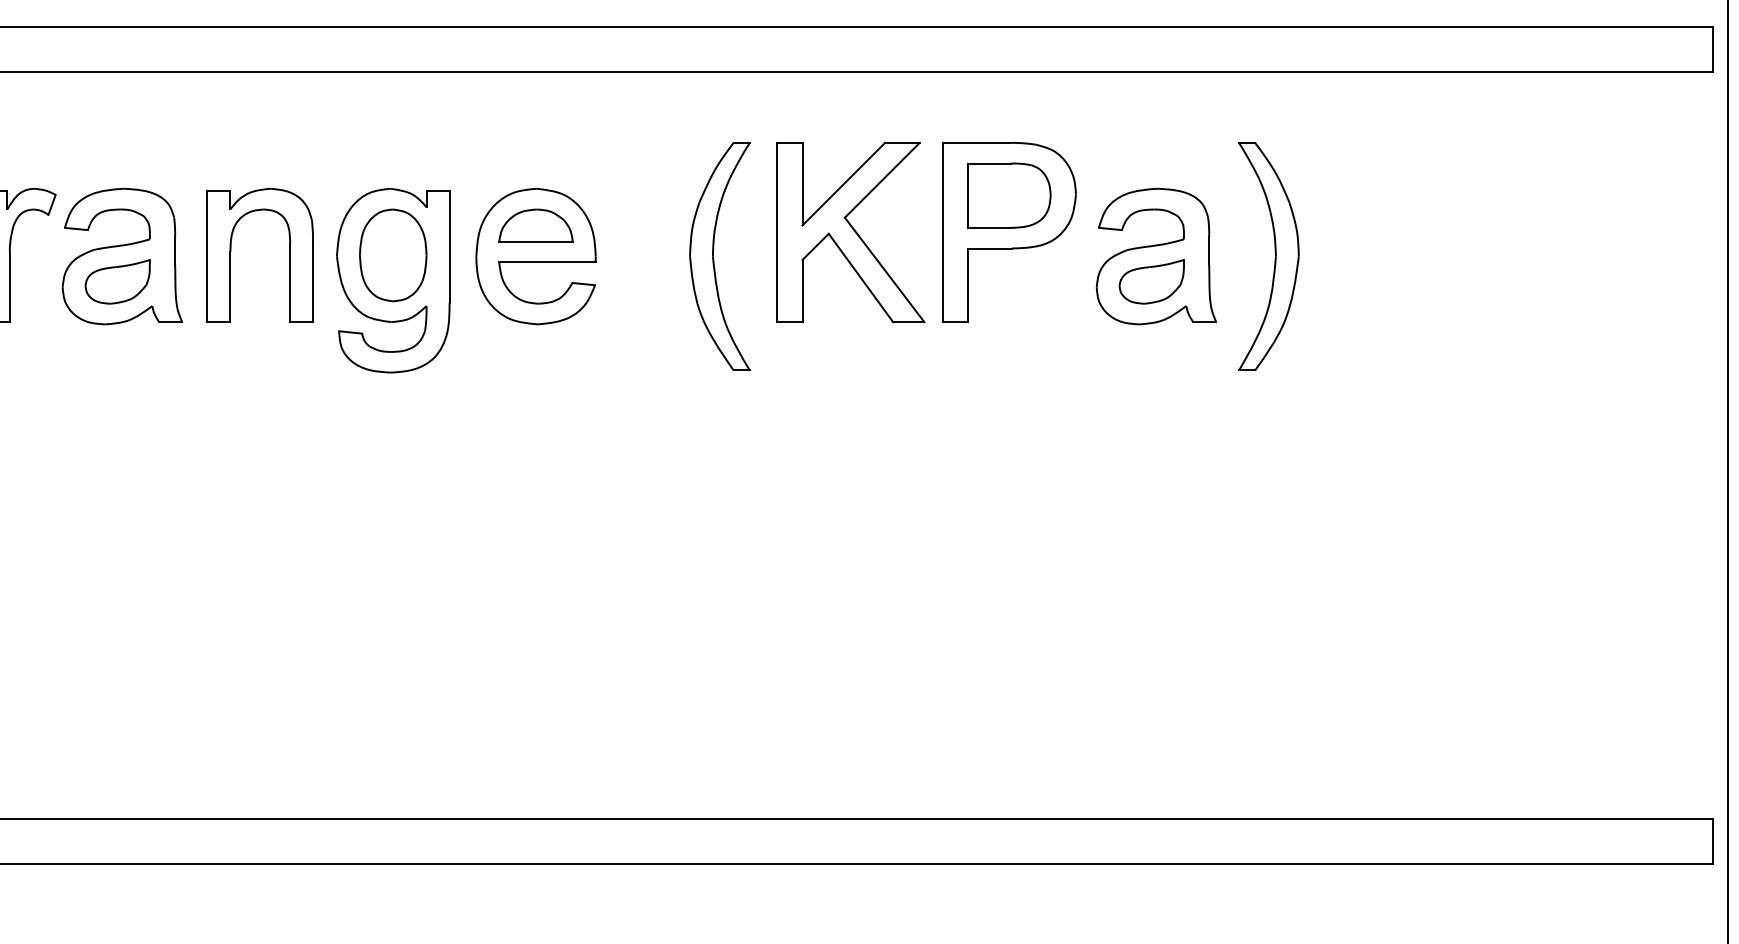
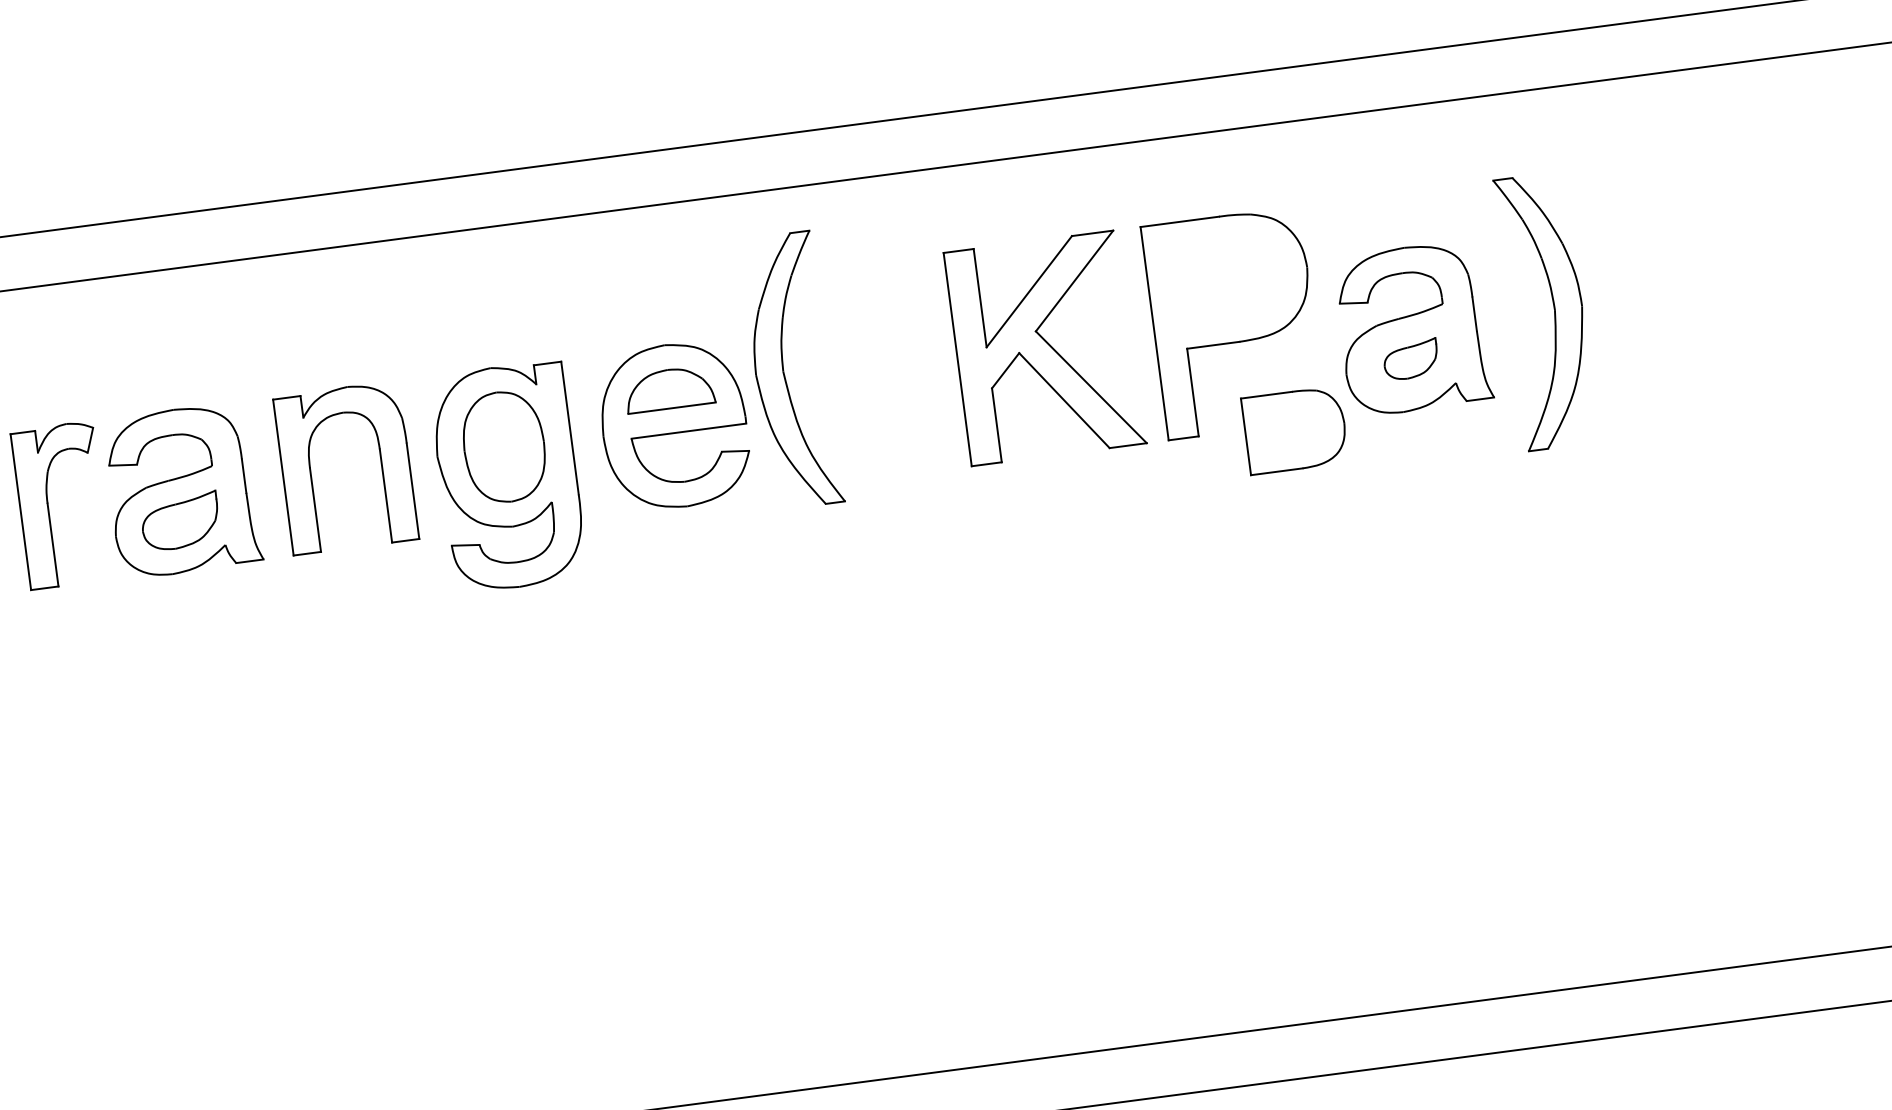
part: (1009, 195) -> (1295, 430), moved
part: (719, 256) -> (791, 370), moved
part: (1151, 281) -> (1410, 359), size x0.7

